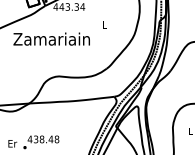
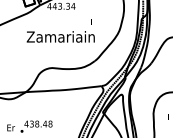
text: (51, 38) -> (60, 36), moved

